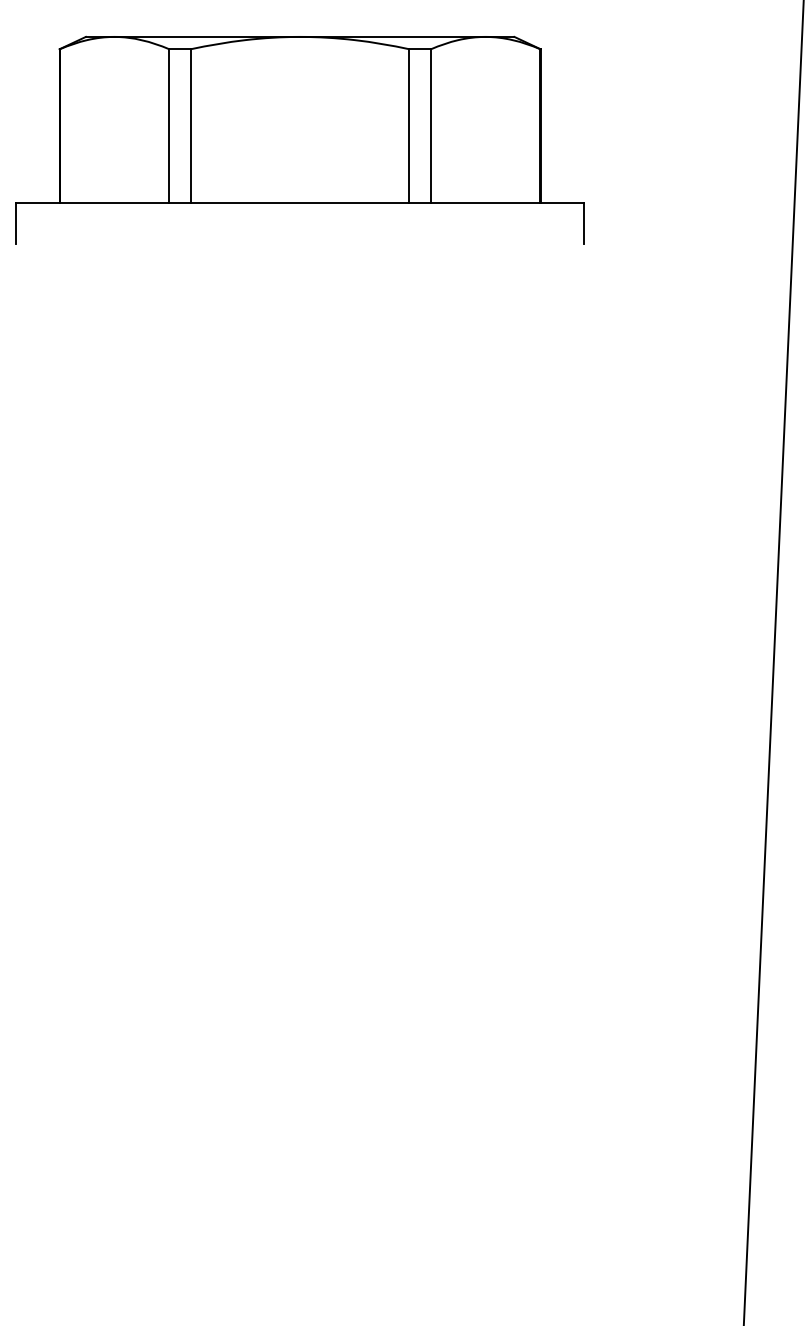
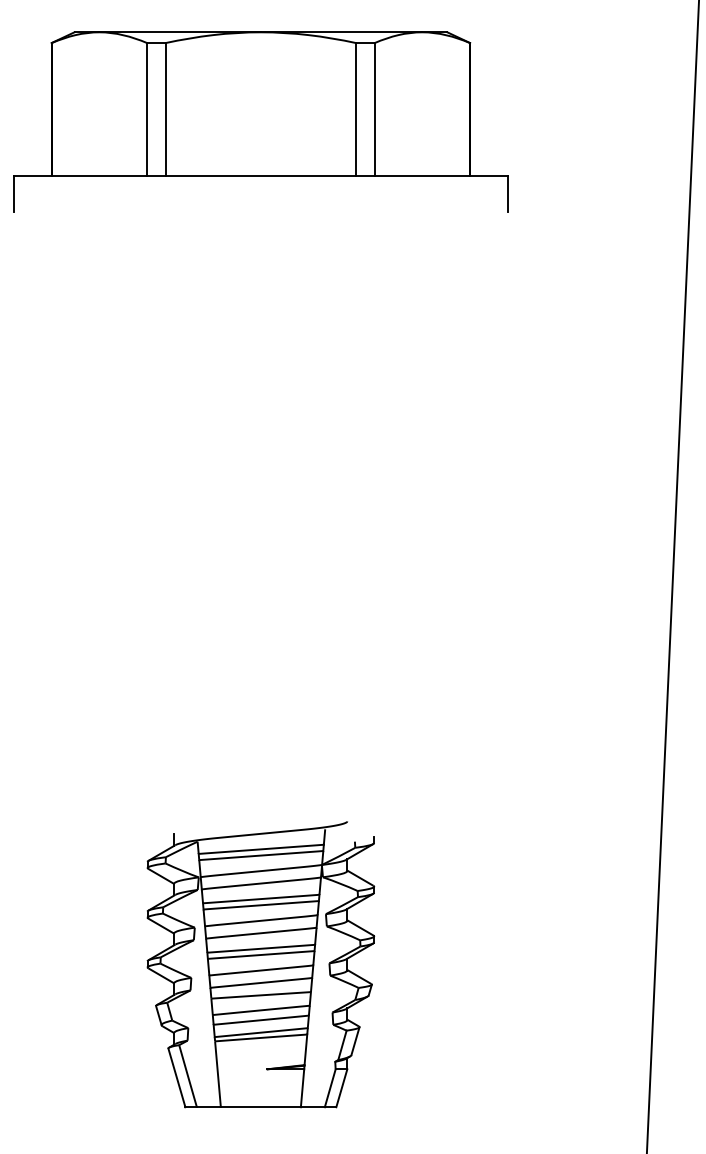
part: (300, 1108) -> (261, 964), added

